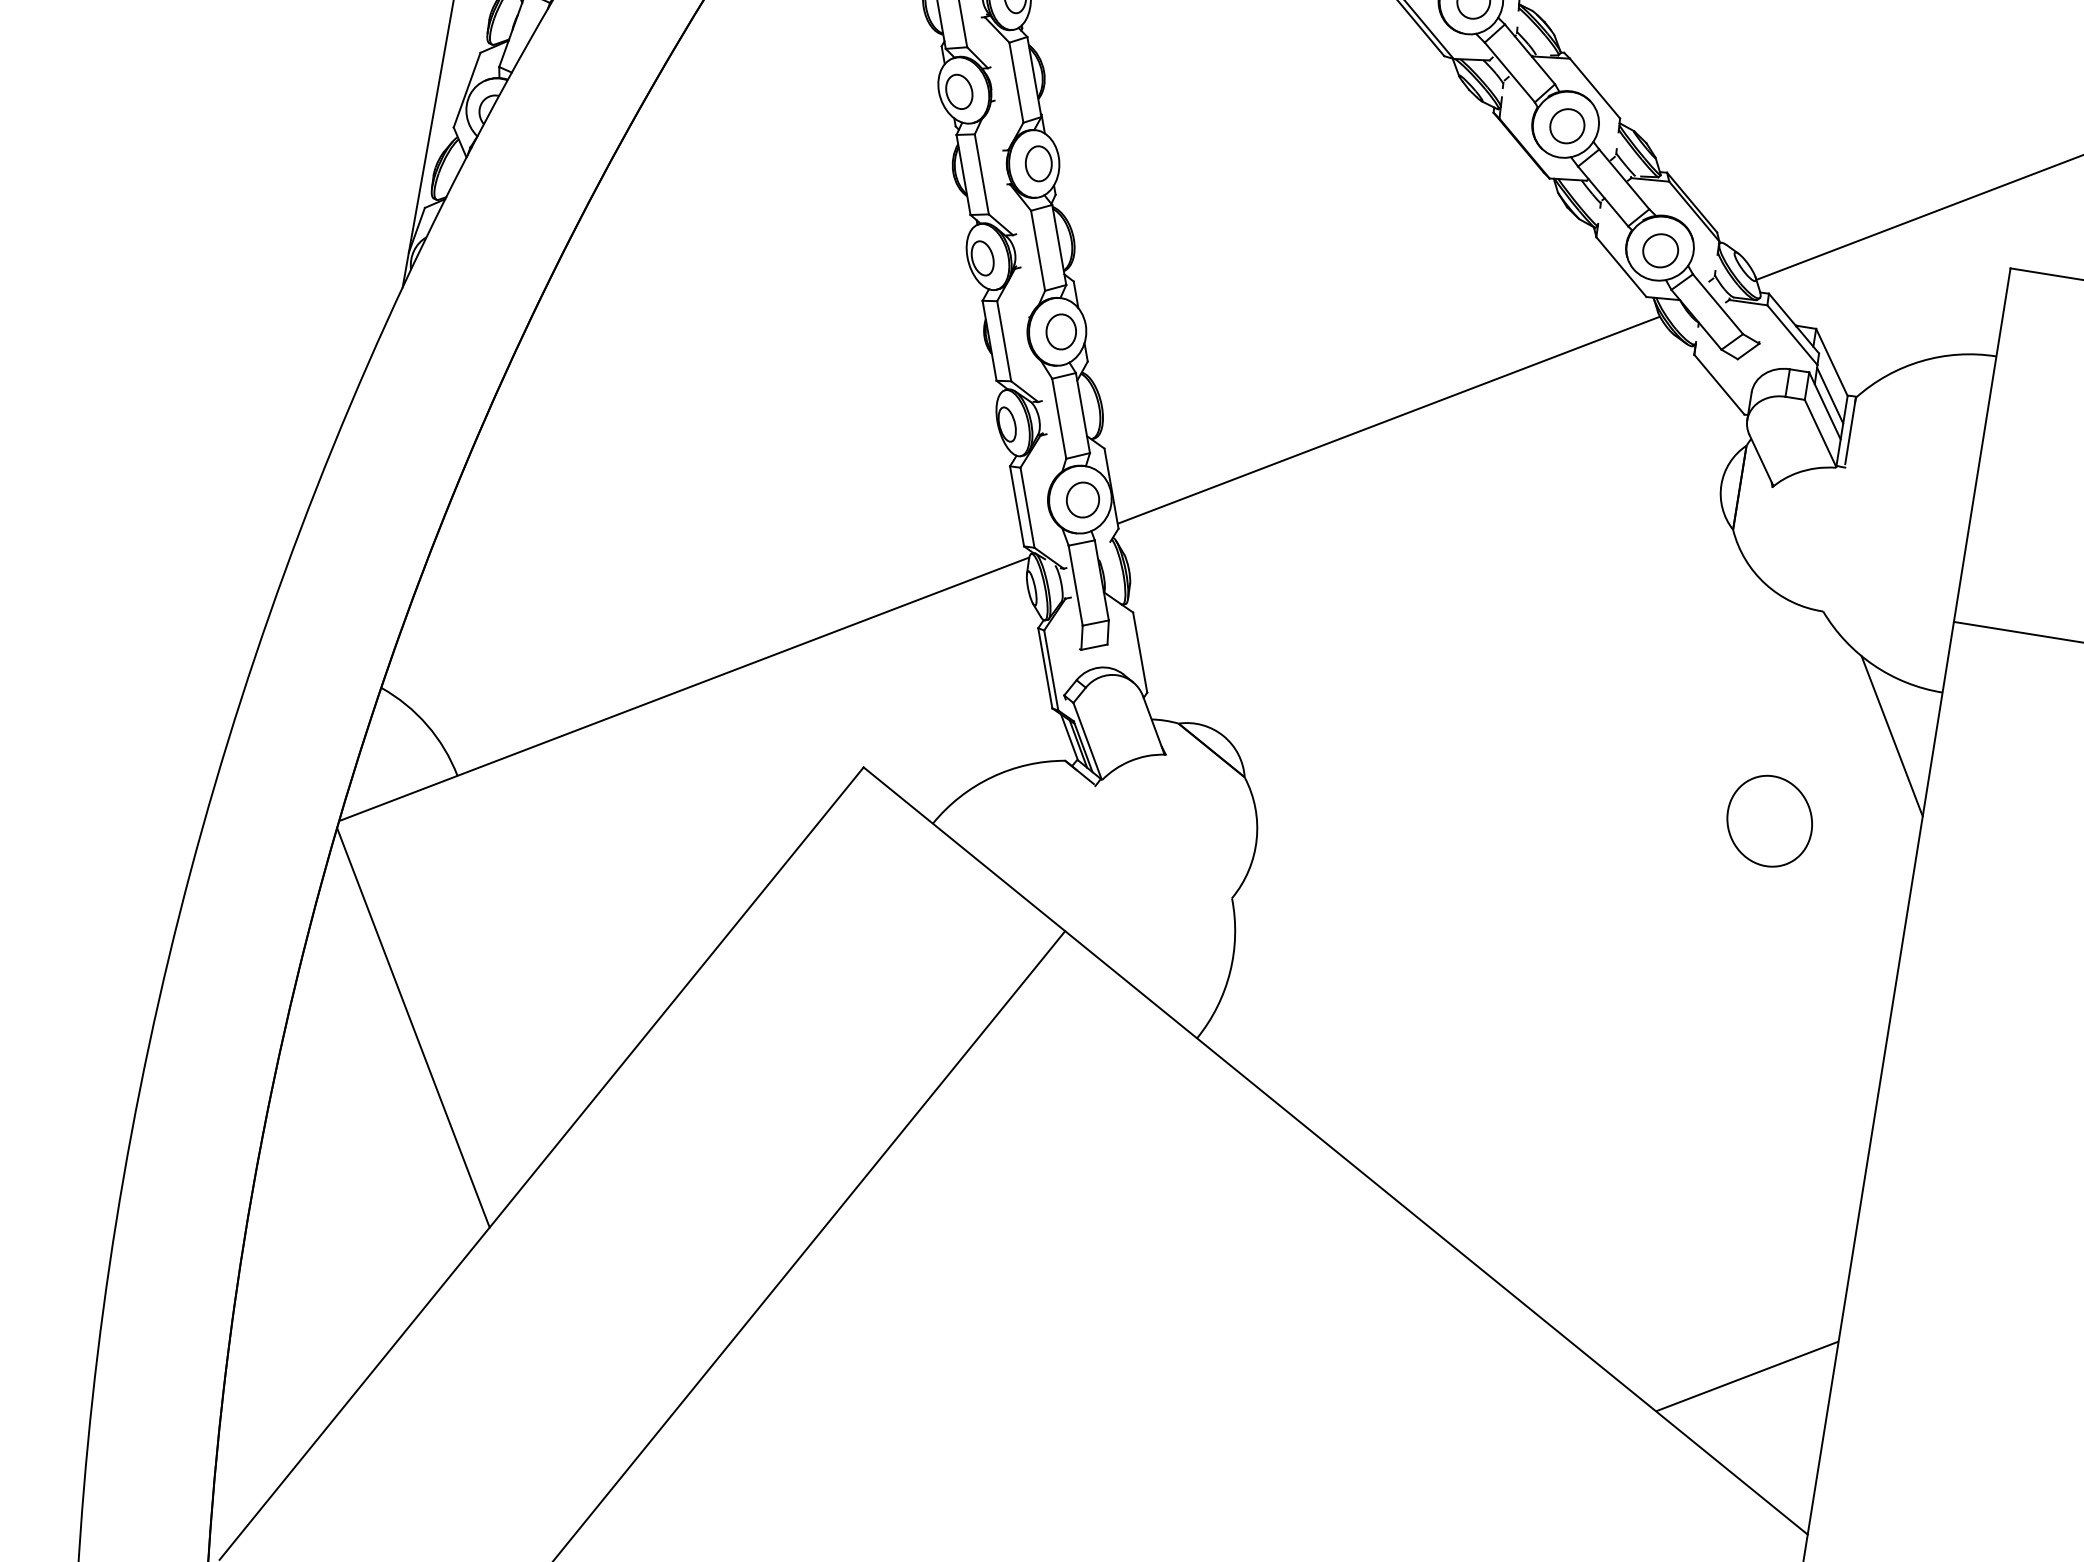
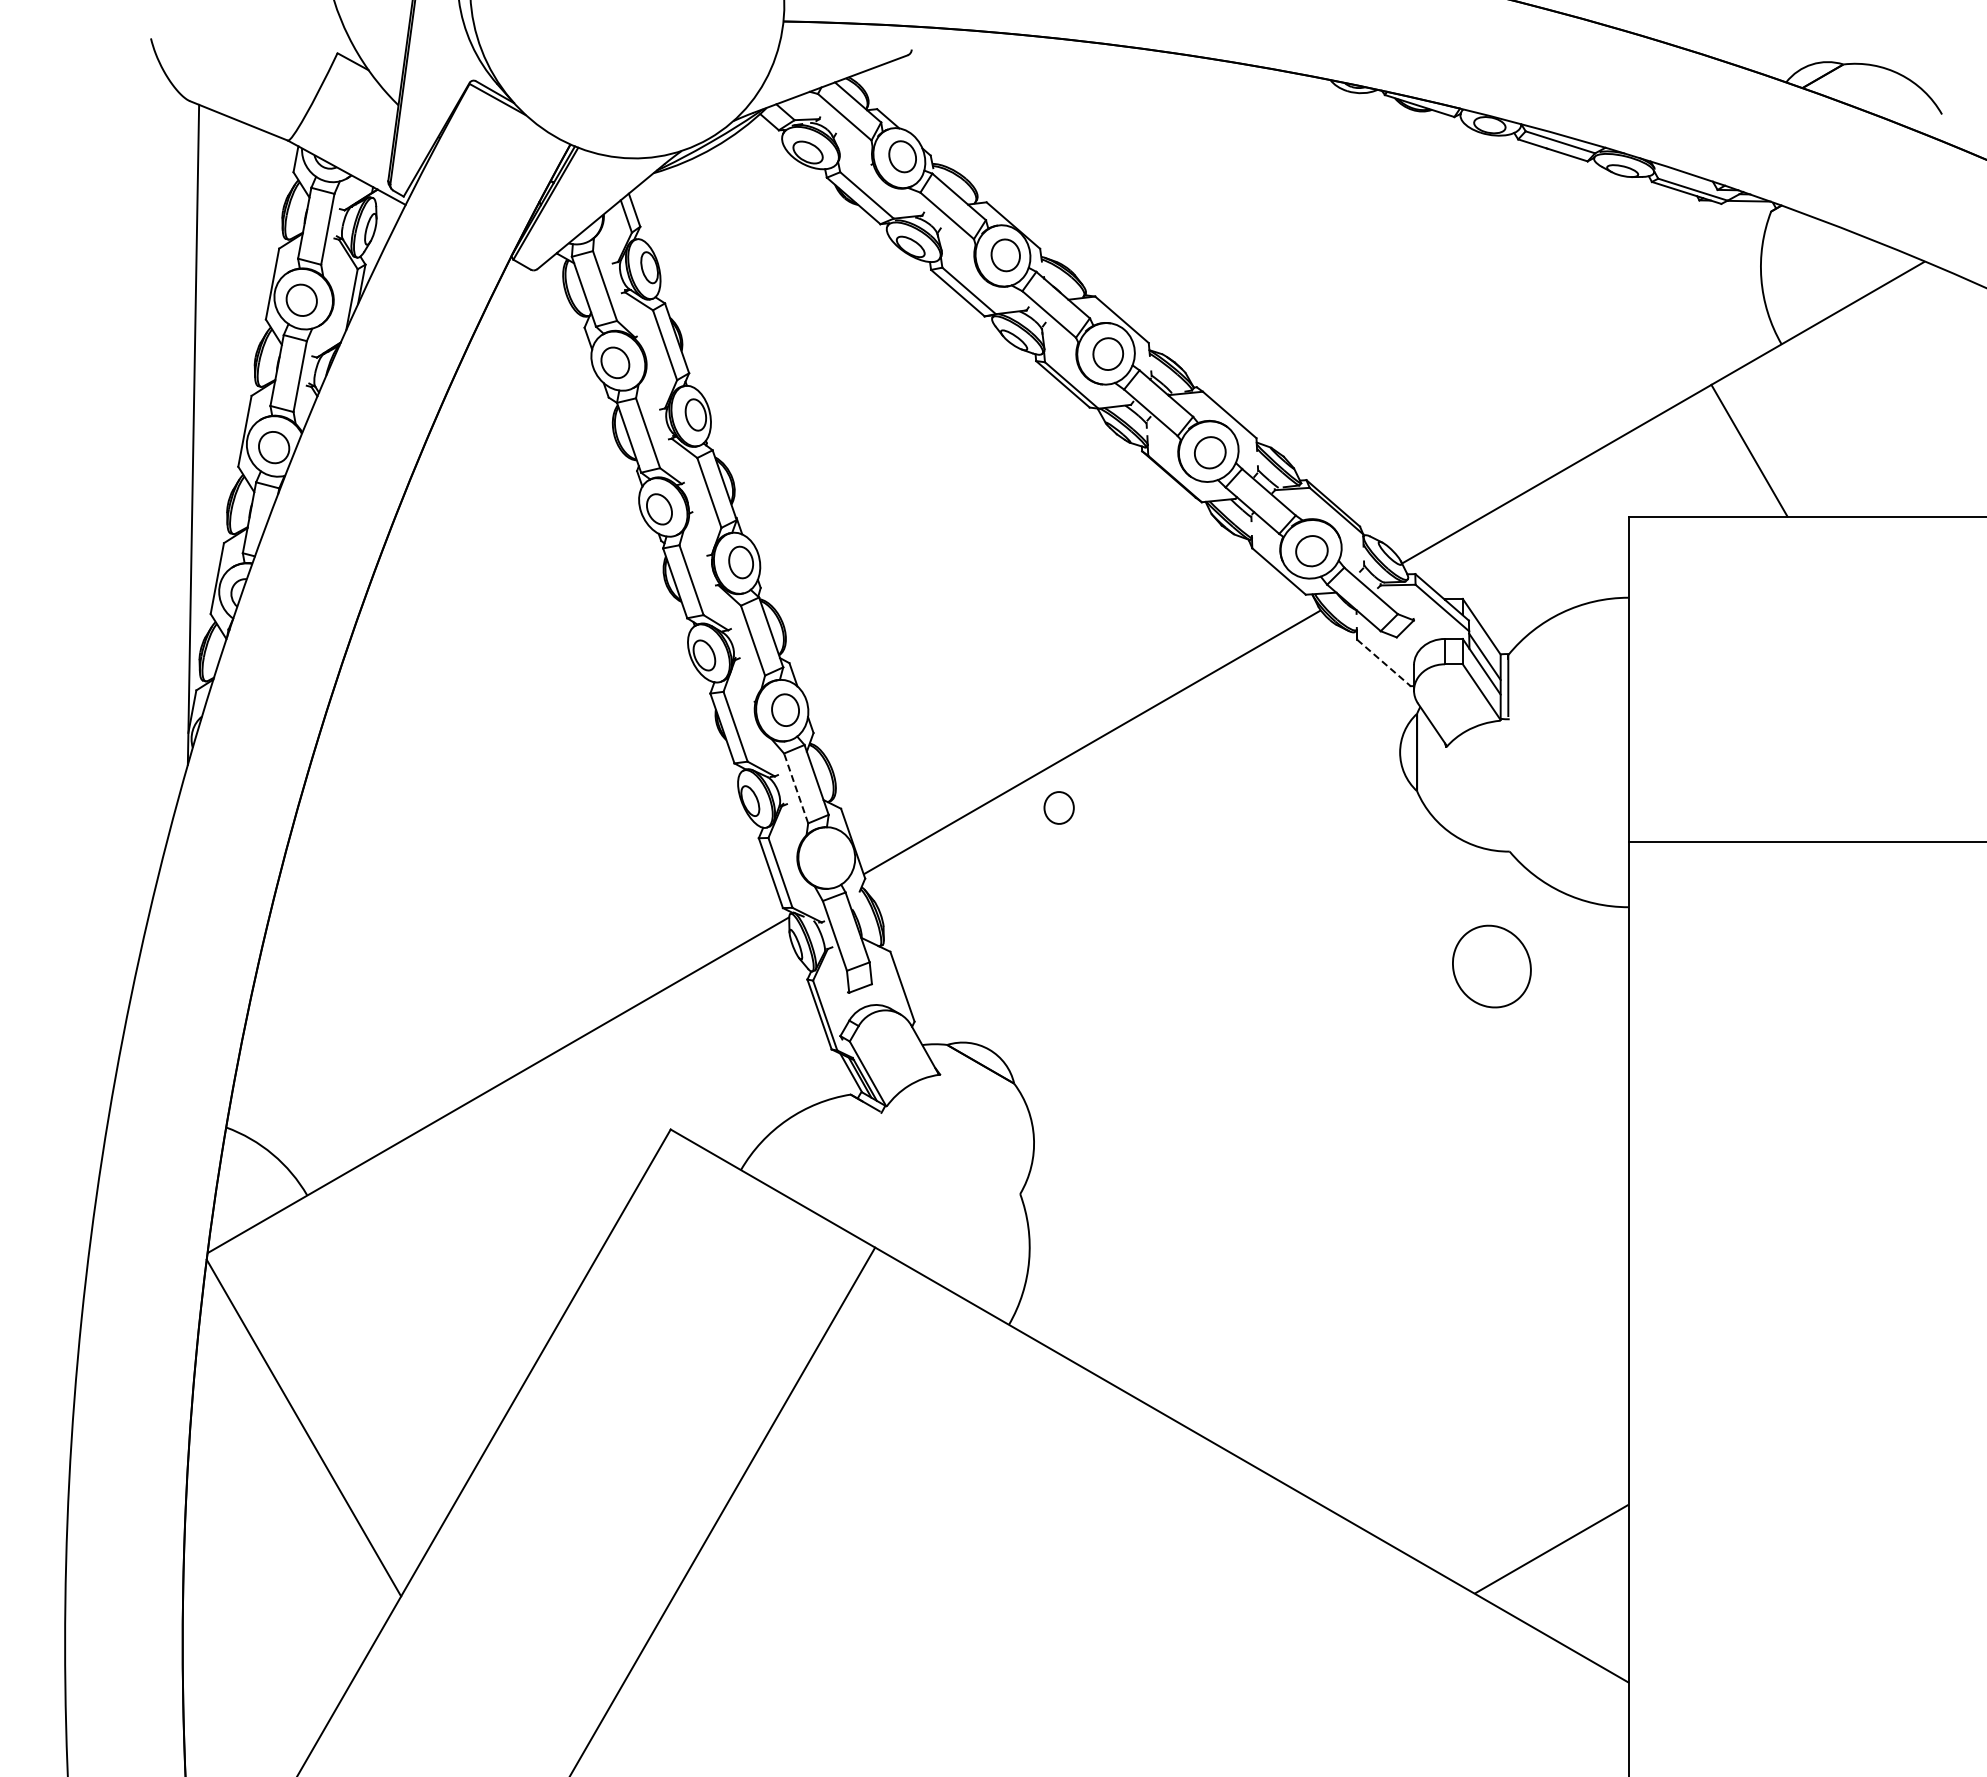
line: (1719, 385) -> (1384, 663), solid -> dashed
line: (1059, 418) -> (796, 788), solid -> dashed
part: (1082, 499) -> (1058, 807), moved
line: (1892, 736) -> (1589, 953), removed
part: (1769, 821) -> (1491, 966), moved

